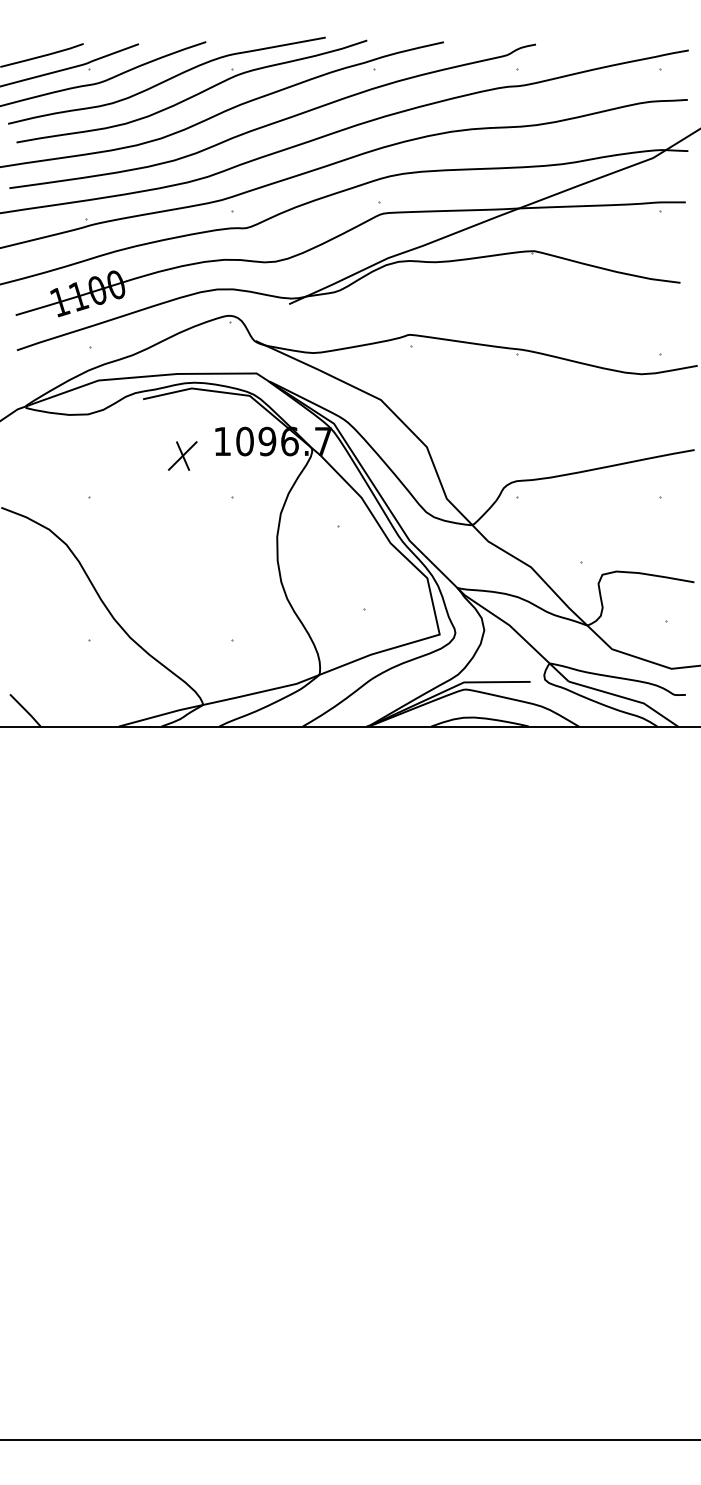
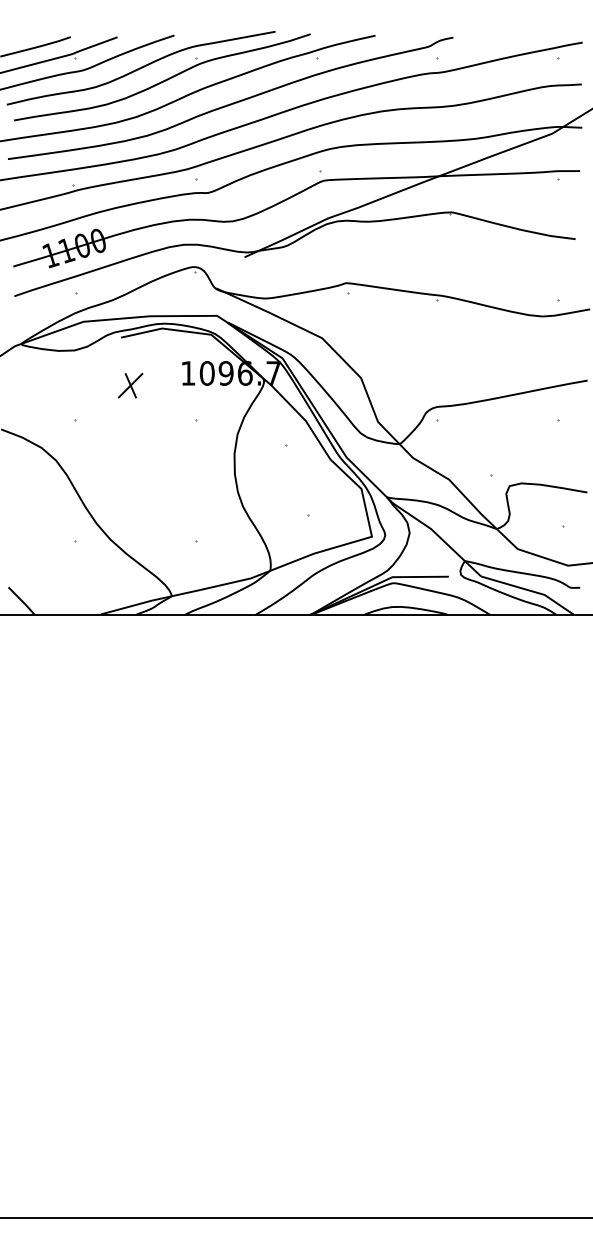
part: (182, 455) -> (130, 385), moved

